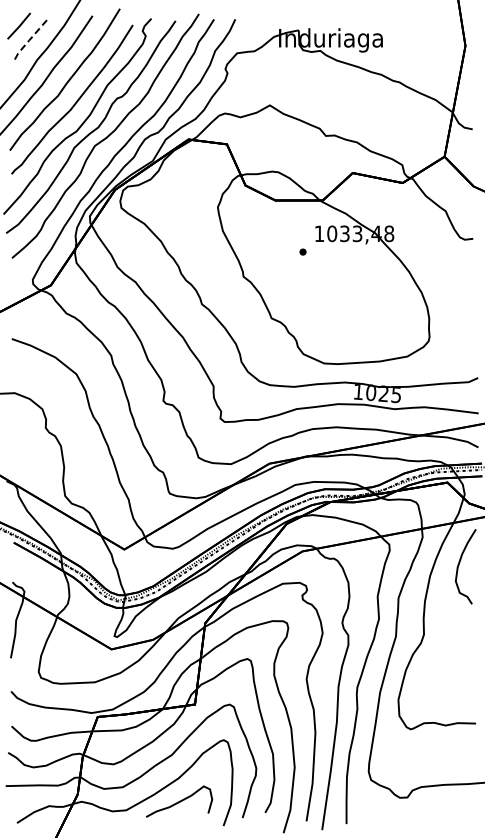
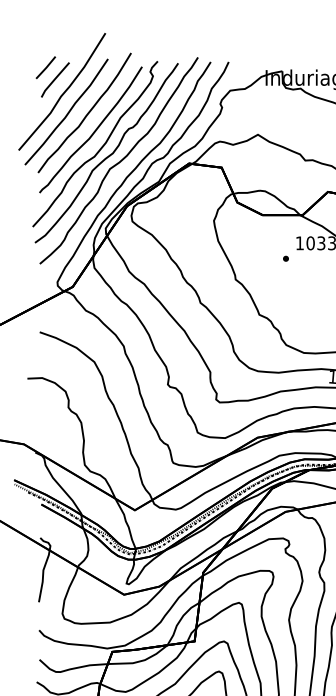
line: (28, 40) -> (53, 79), dashed -> solid

